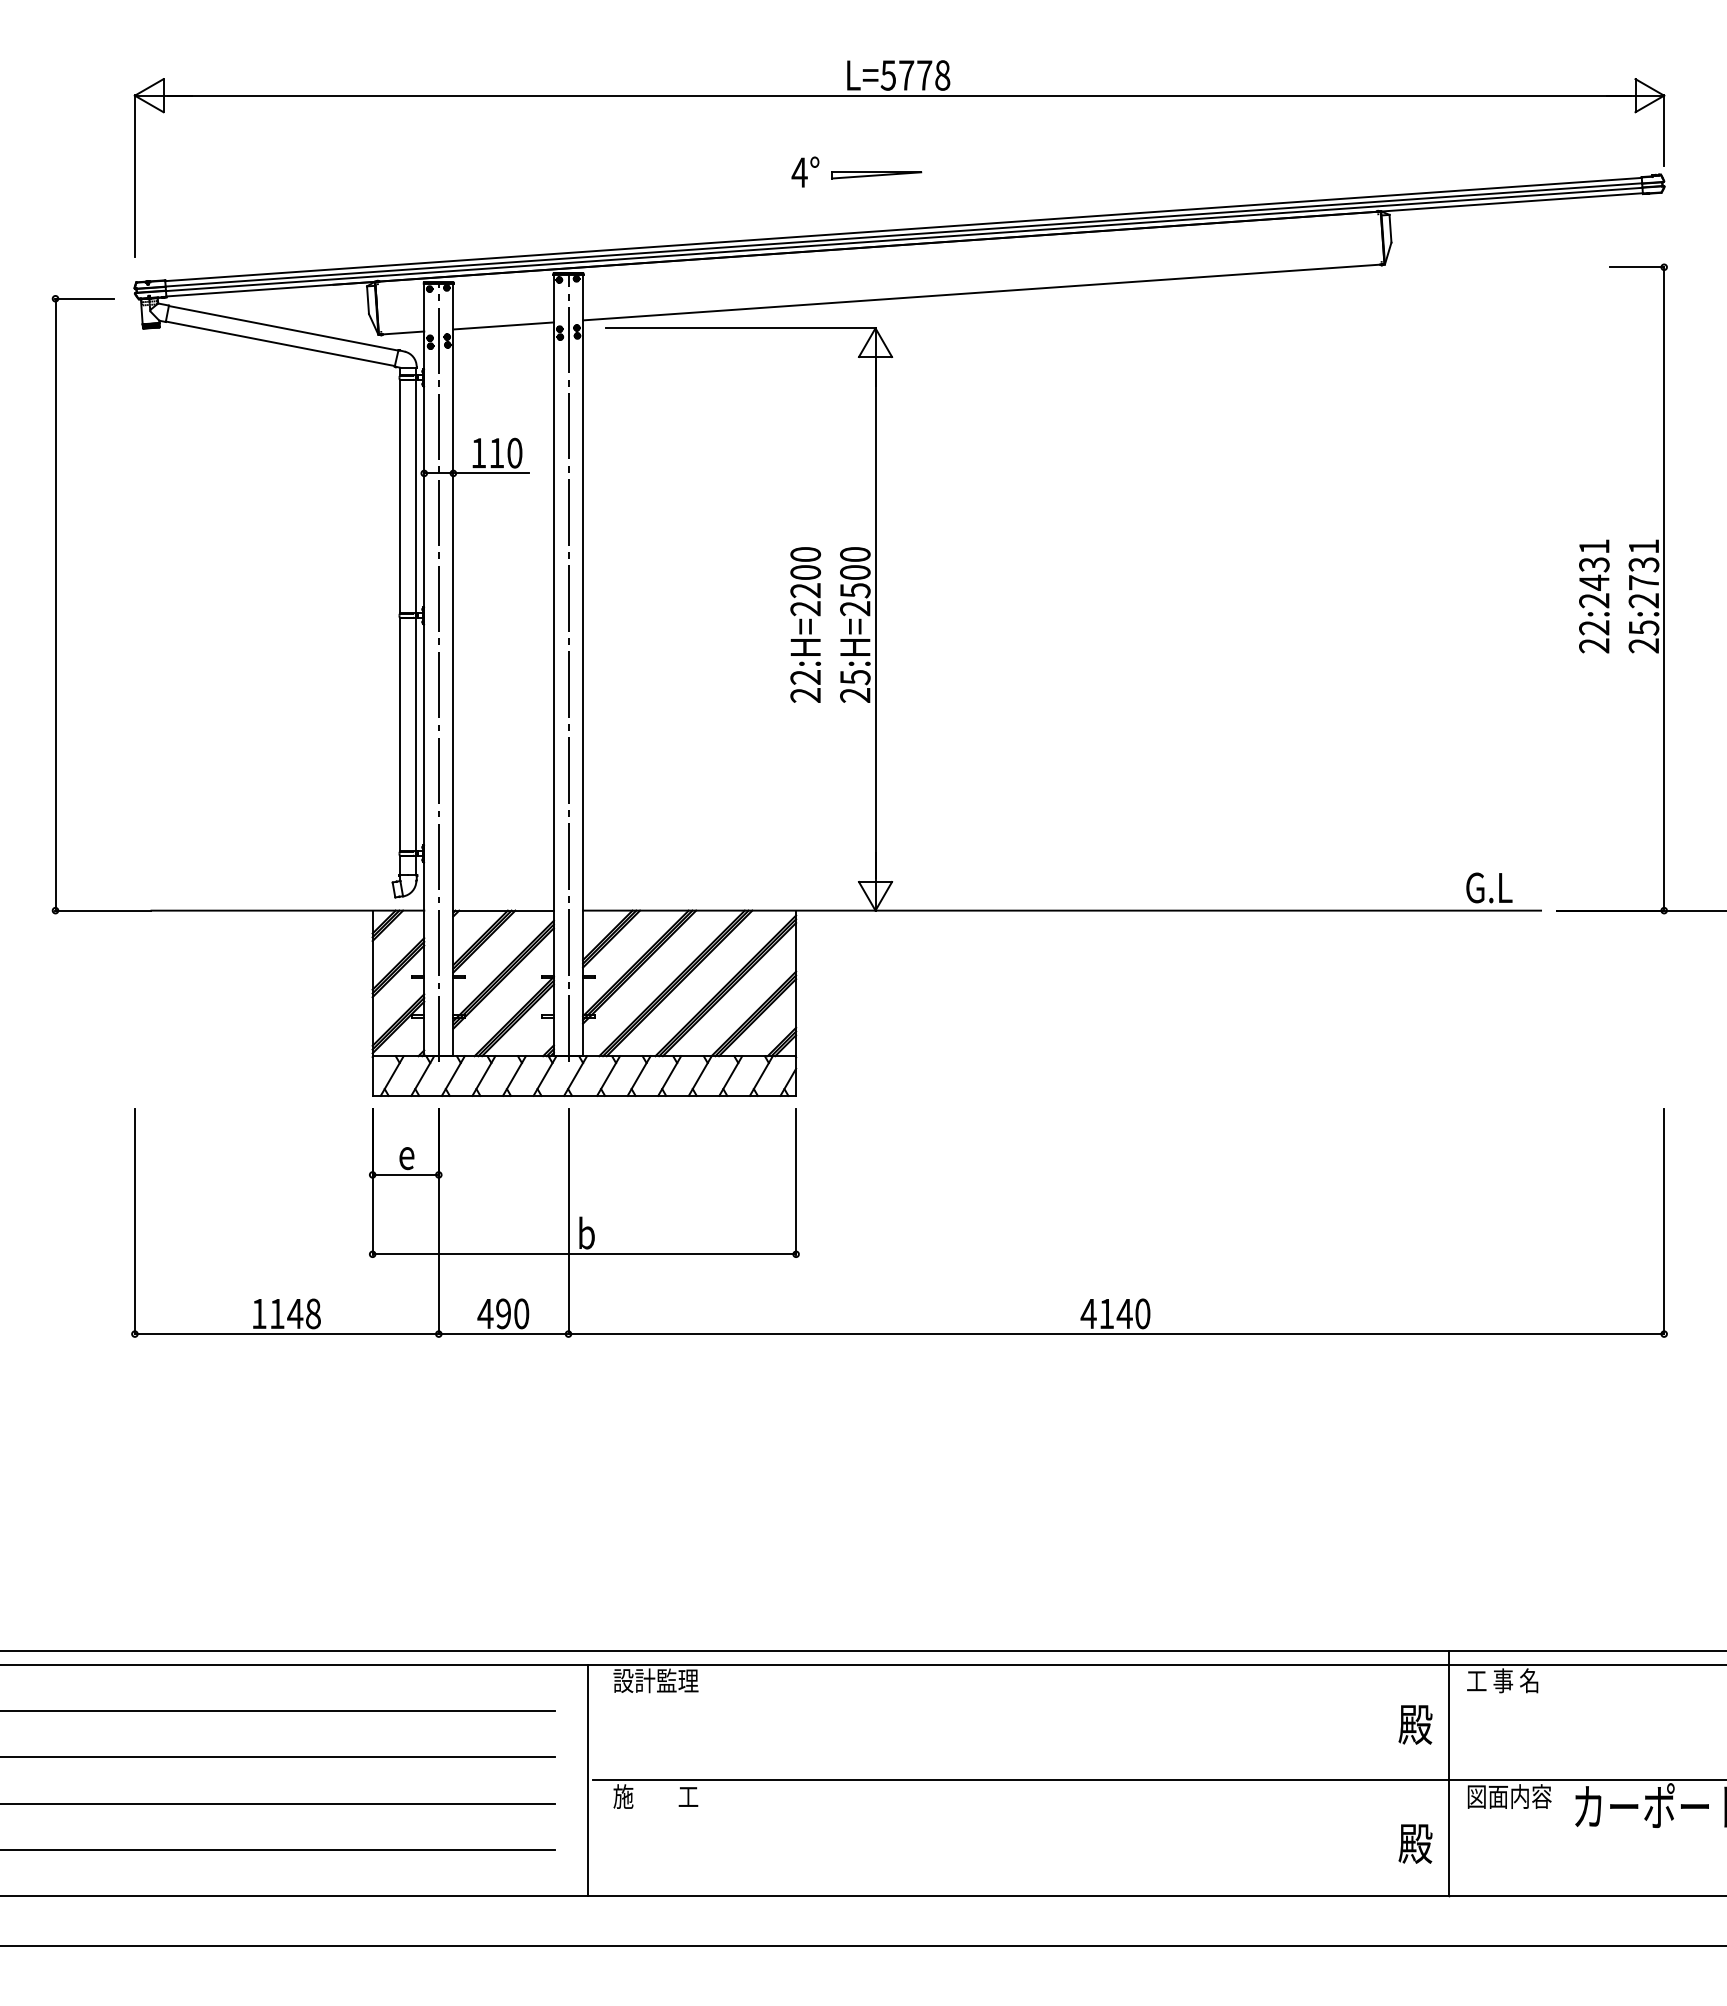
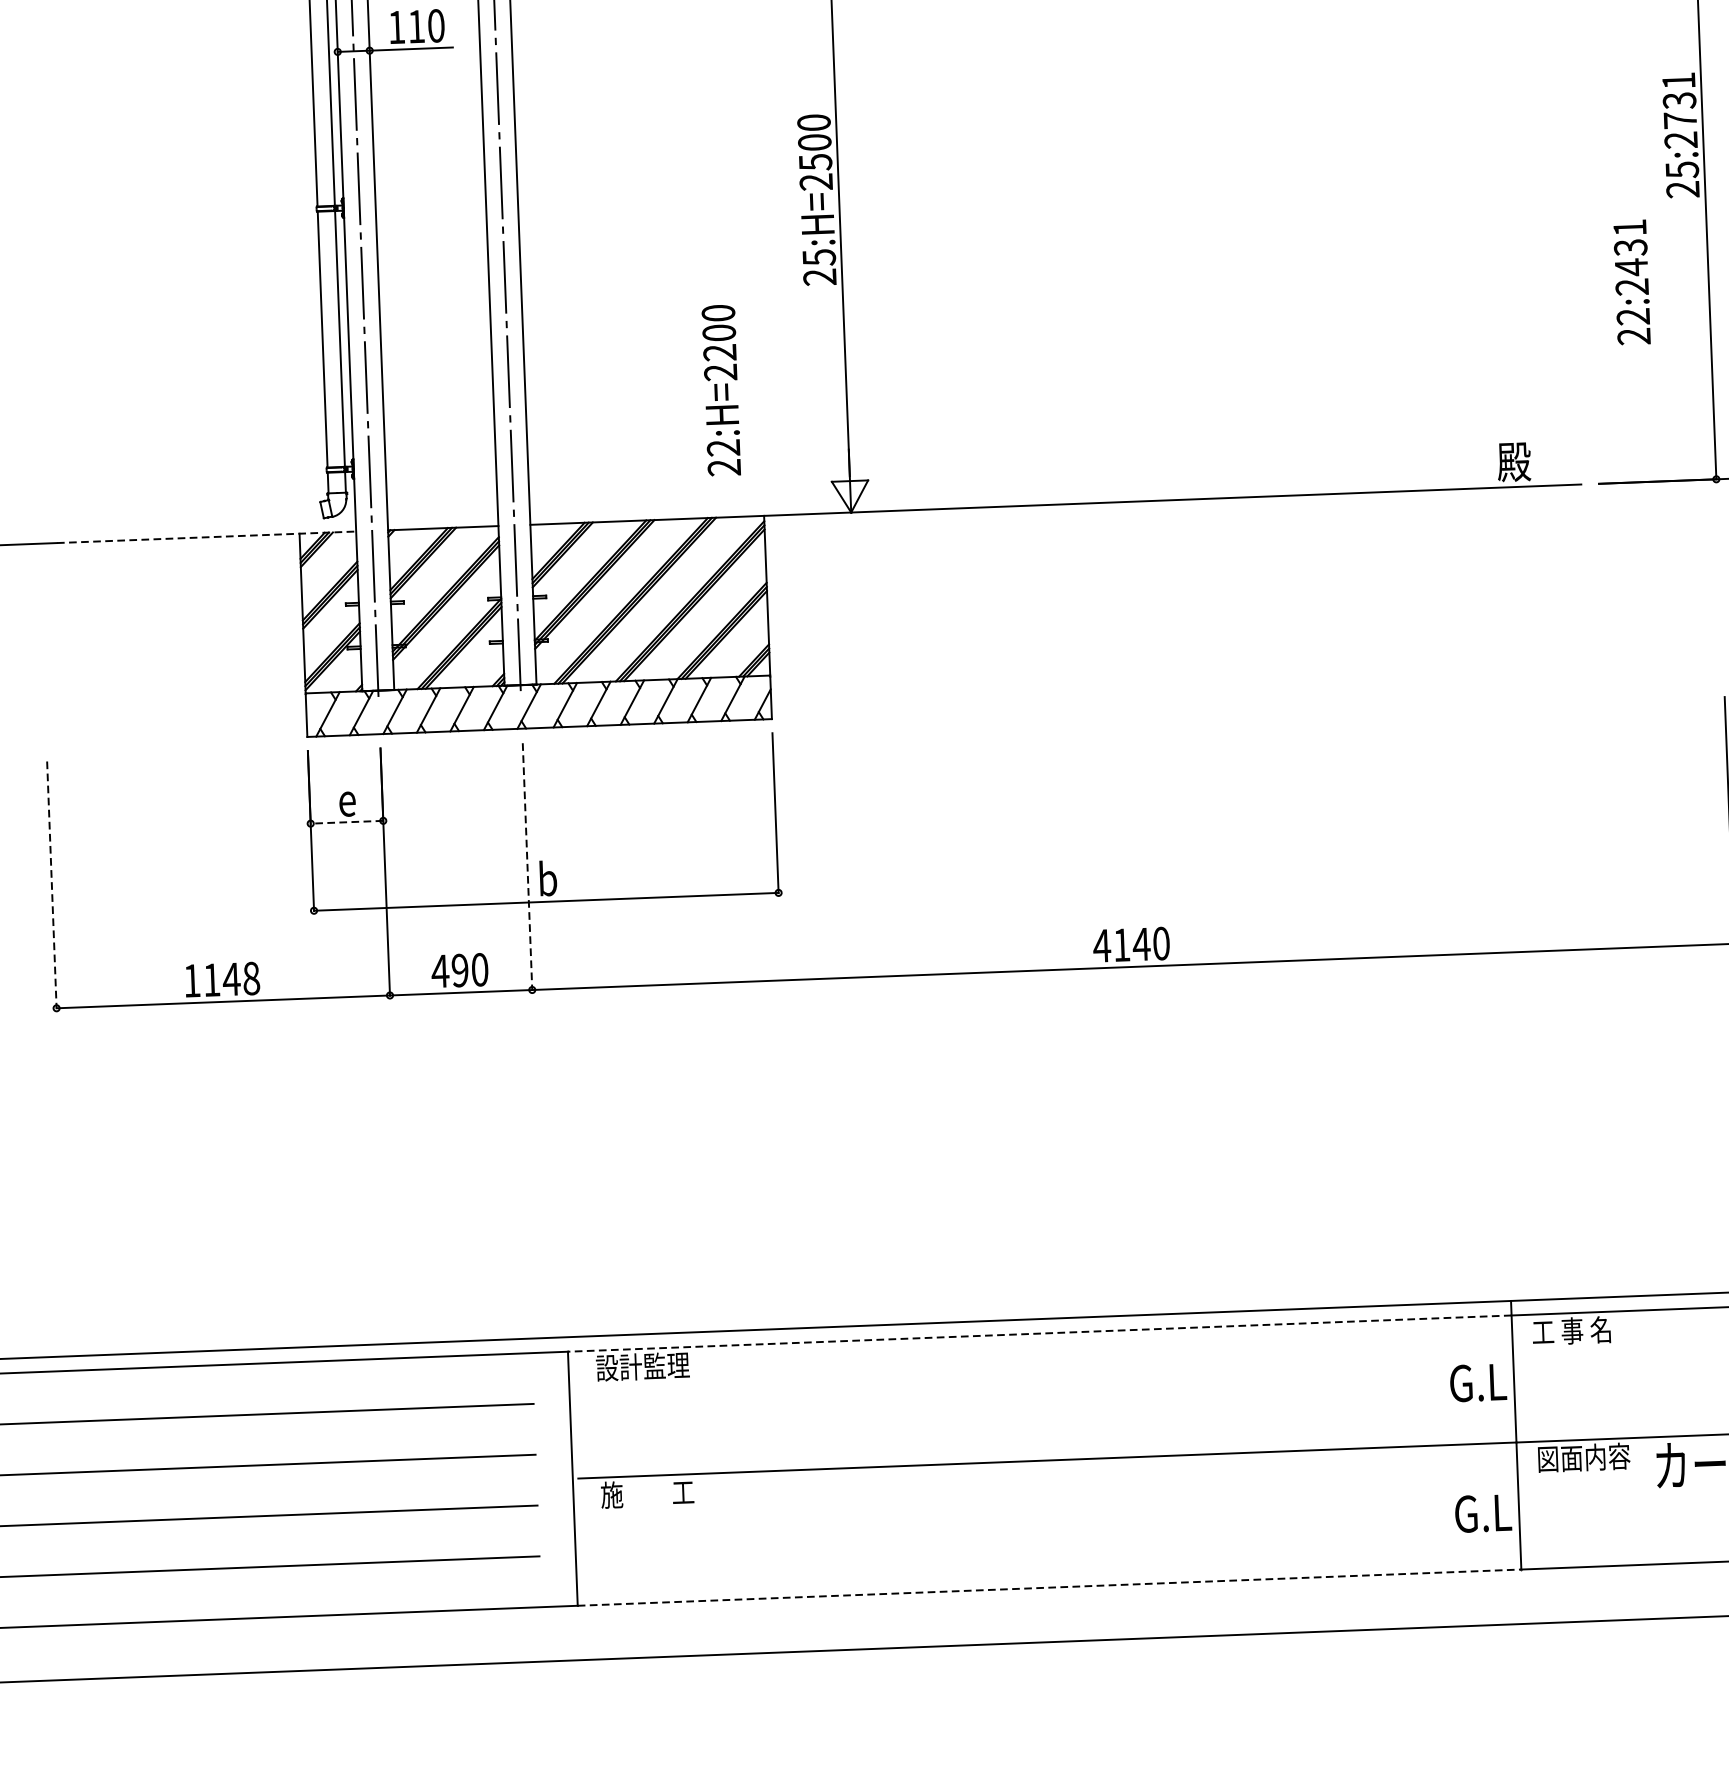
text: (1594, 596) -> (1632, 282), moved
text: (805, 624) -> (721, 389), moved
text: (1488, 887) -> (1522, 461), G.L -> 殿
line: (288, 910) -> (207, 537), solid -> dashed
line: (405, 1174) -> (346, 821), solid -> dashed
line: (134, 1221) -> (51, 884), solid -> dashed
line: (568, 1221) -> (527, 866), solid -> dashed
line: (1017, 1664) -> (1038, 1333), solid -> dashed
text: (1415, 1724) -> (1477, 1382), 殿 -> G.L
text: (1415, 1843) -> (1482, 1513), 殿 -> G.L
line: (1018, 1896) -> (1049, 1587), solid -> dashed

